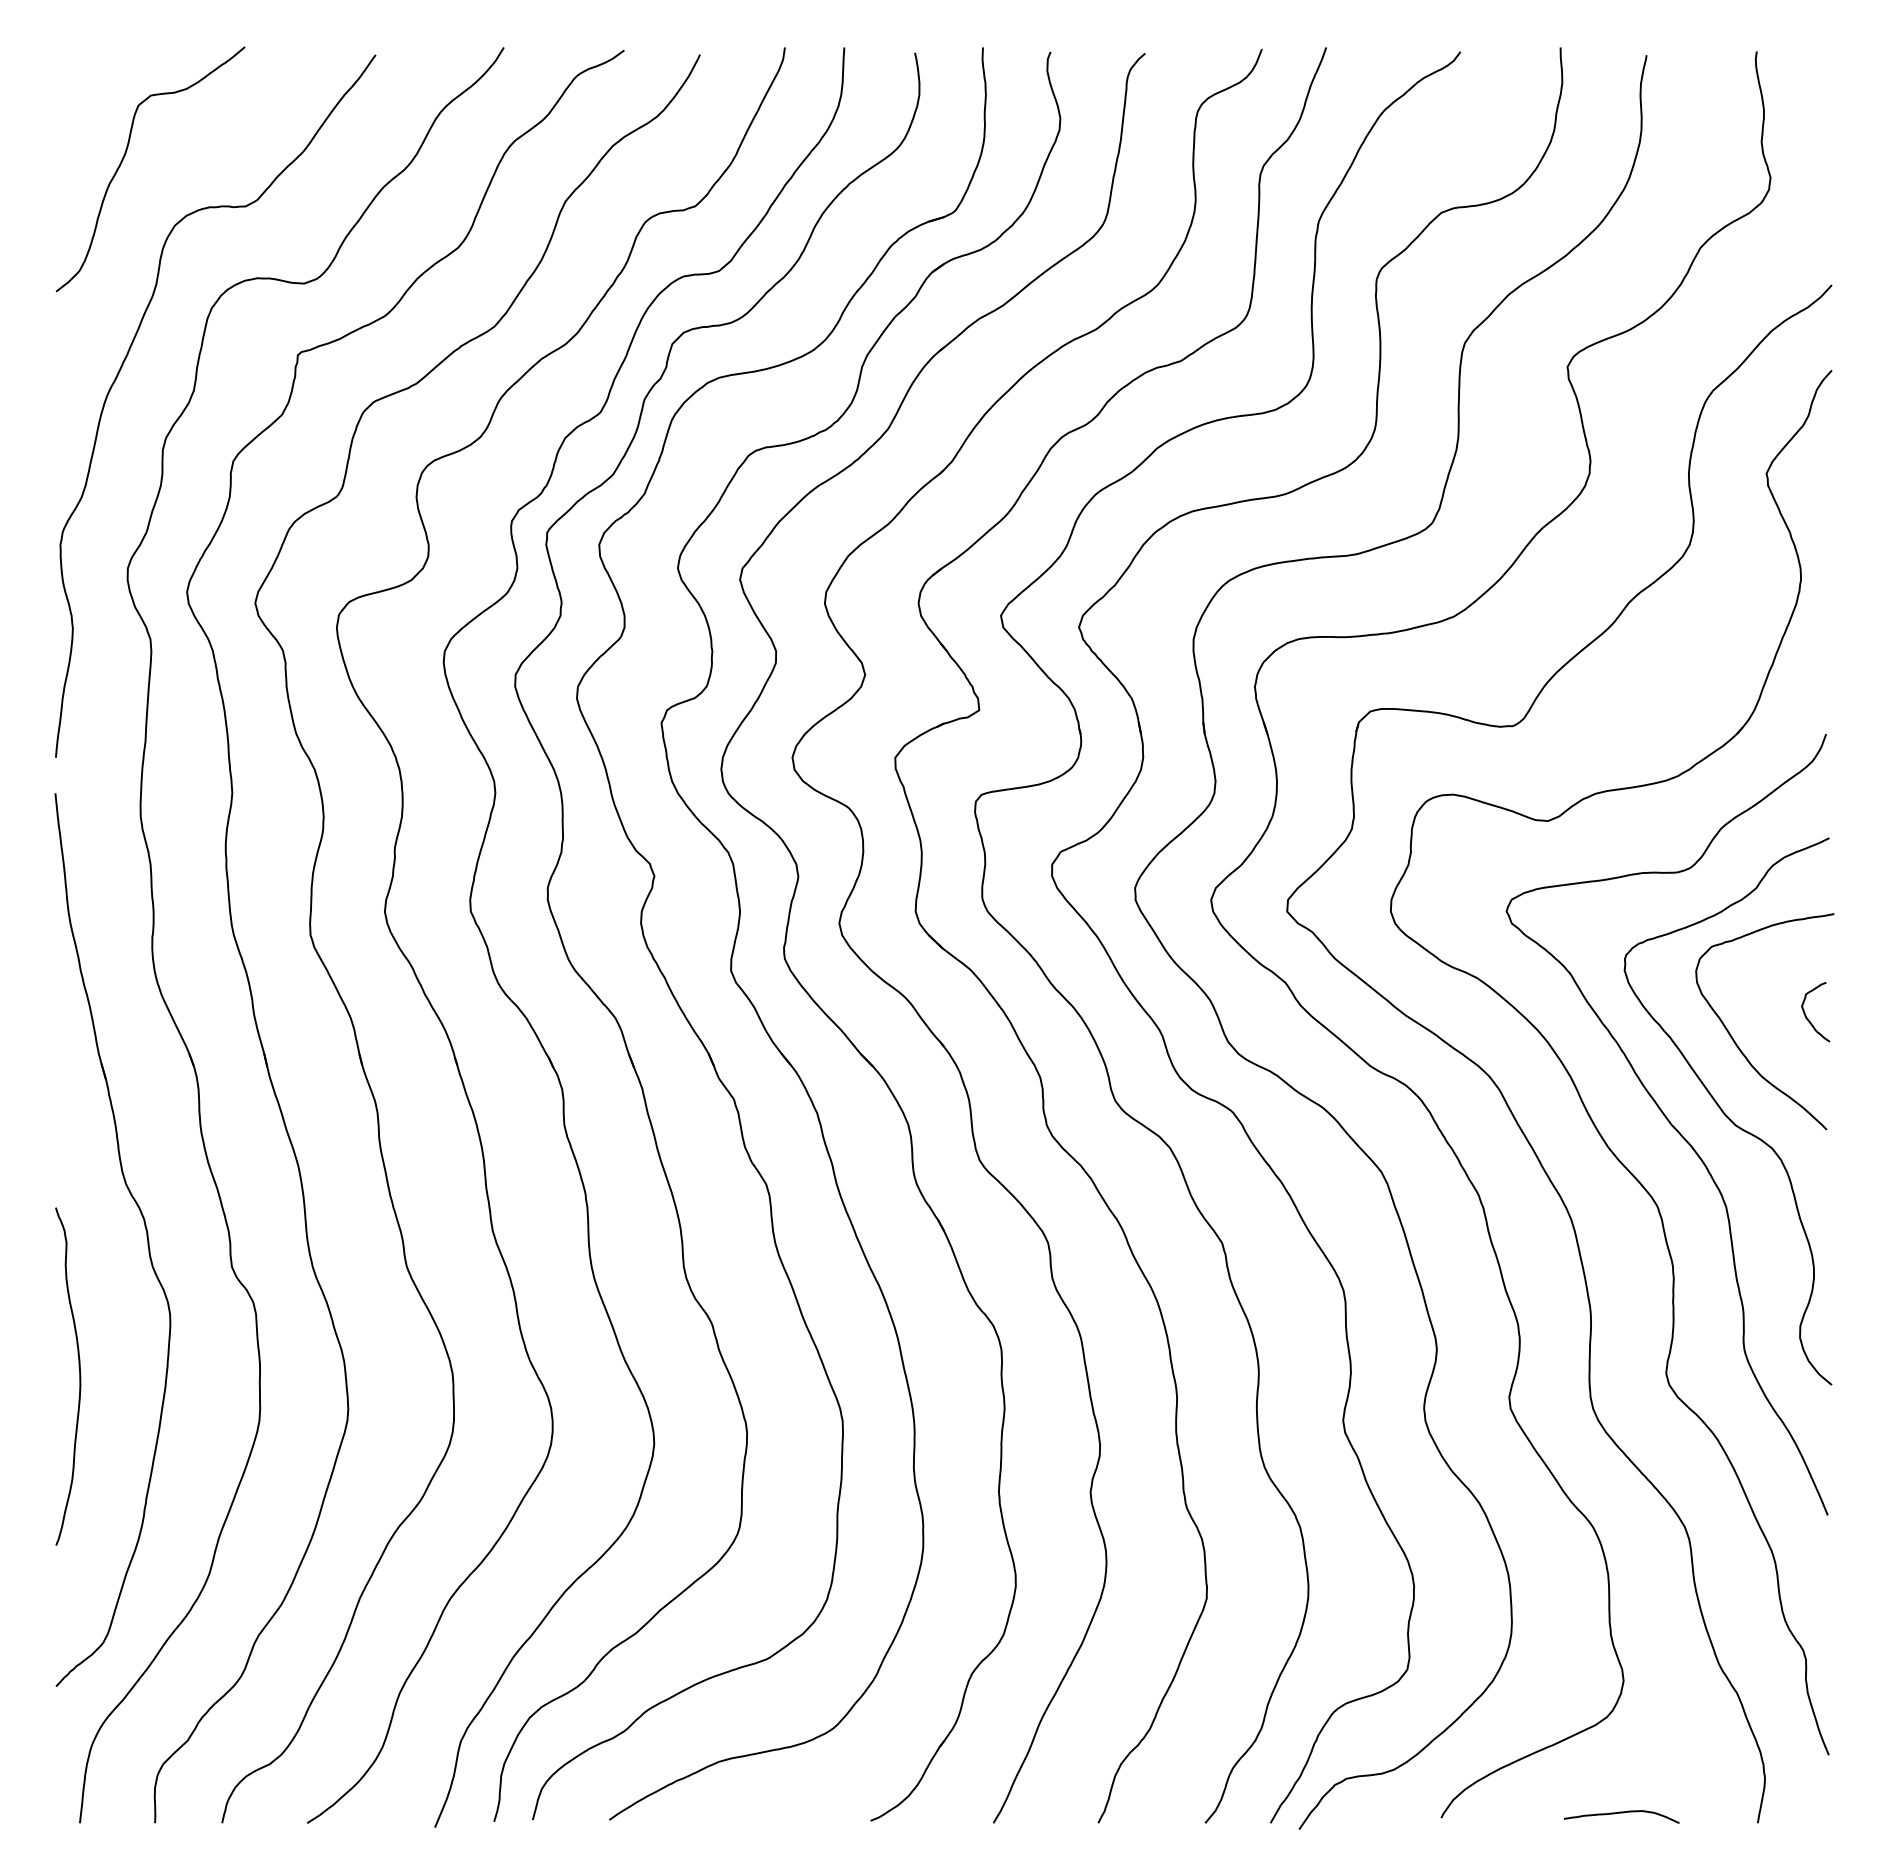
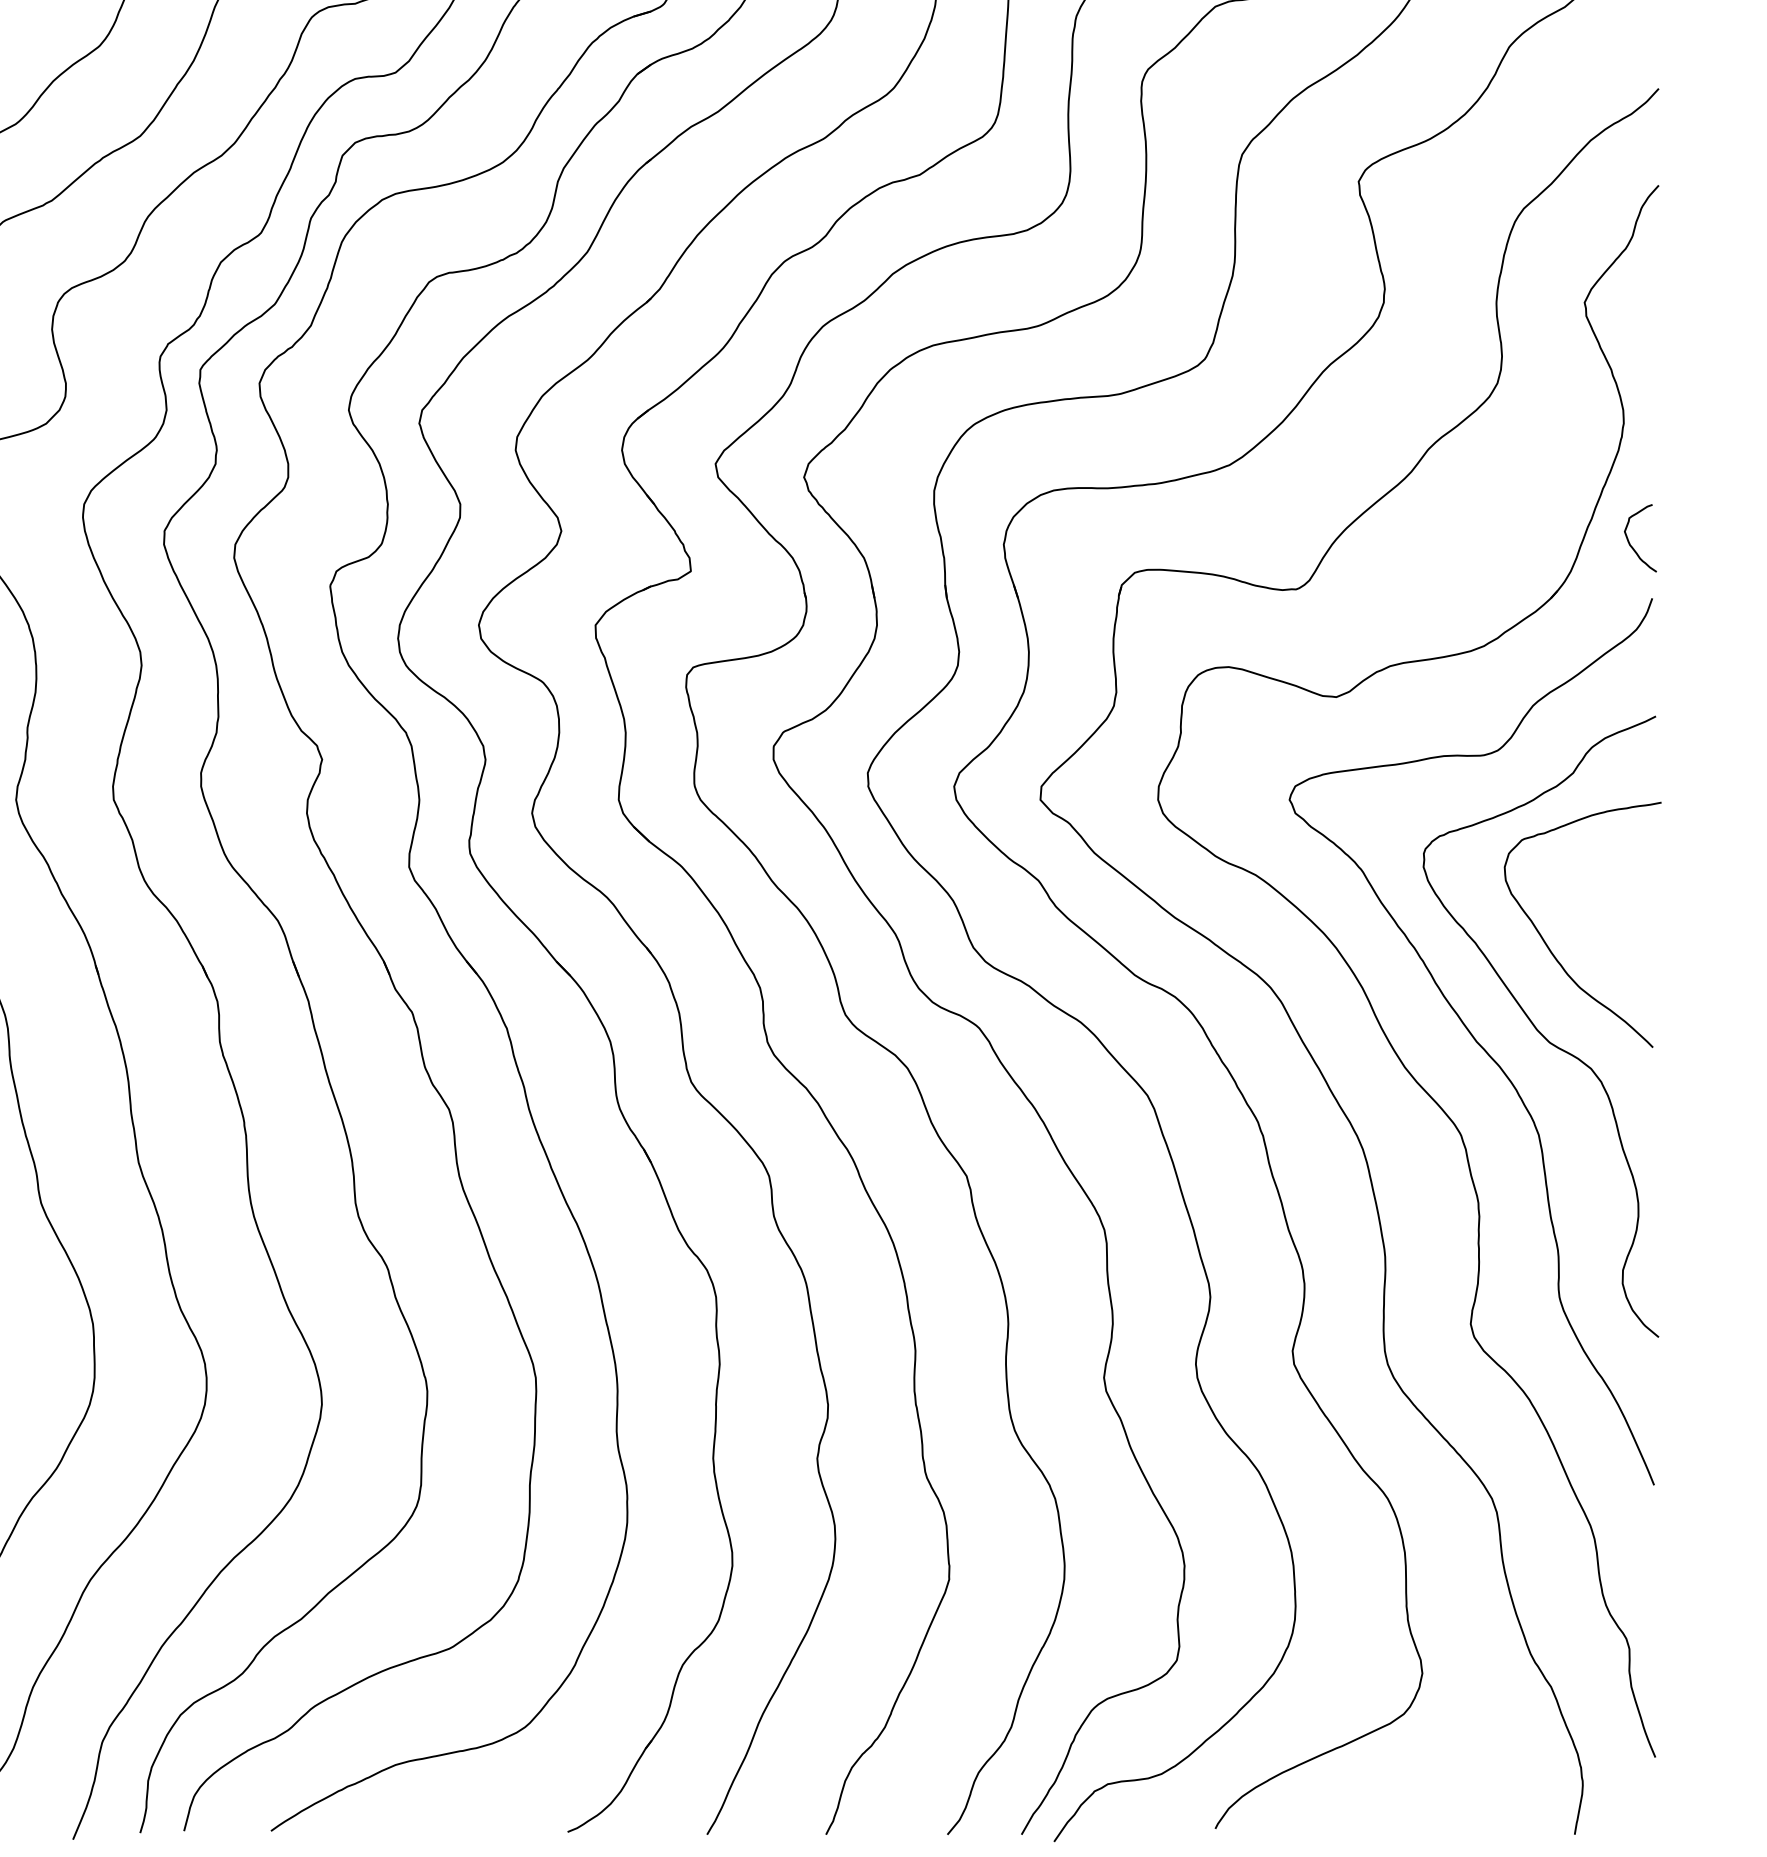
curve: (1808, 1018) -> (1632, 545), moved
curve: (1621, 1813) -> (1419, 1823), removed

